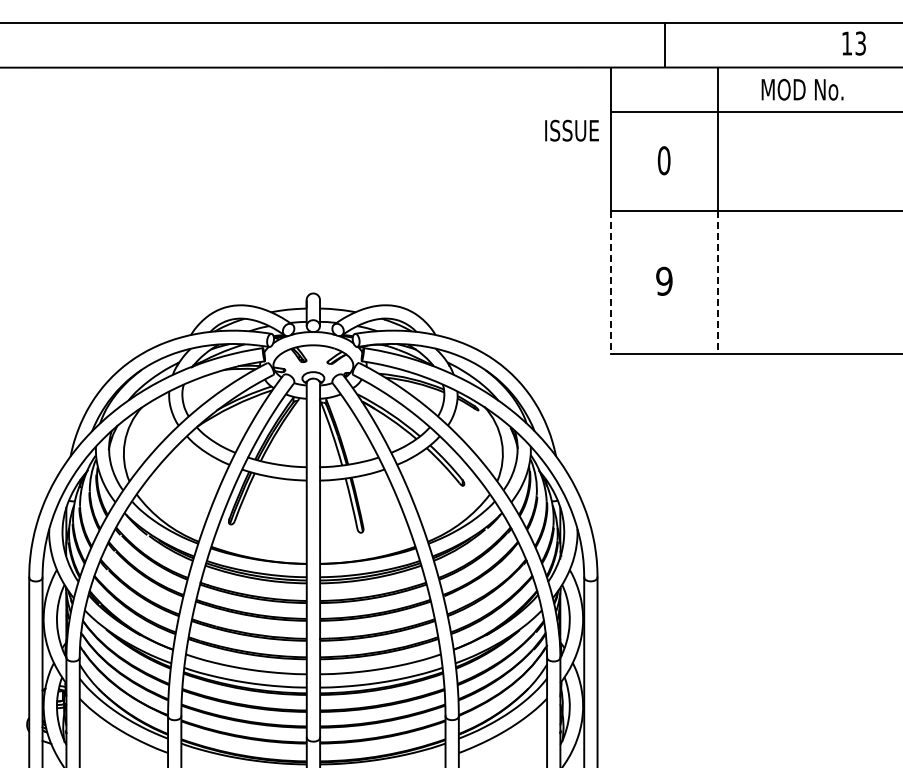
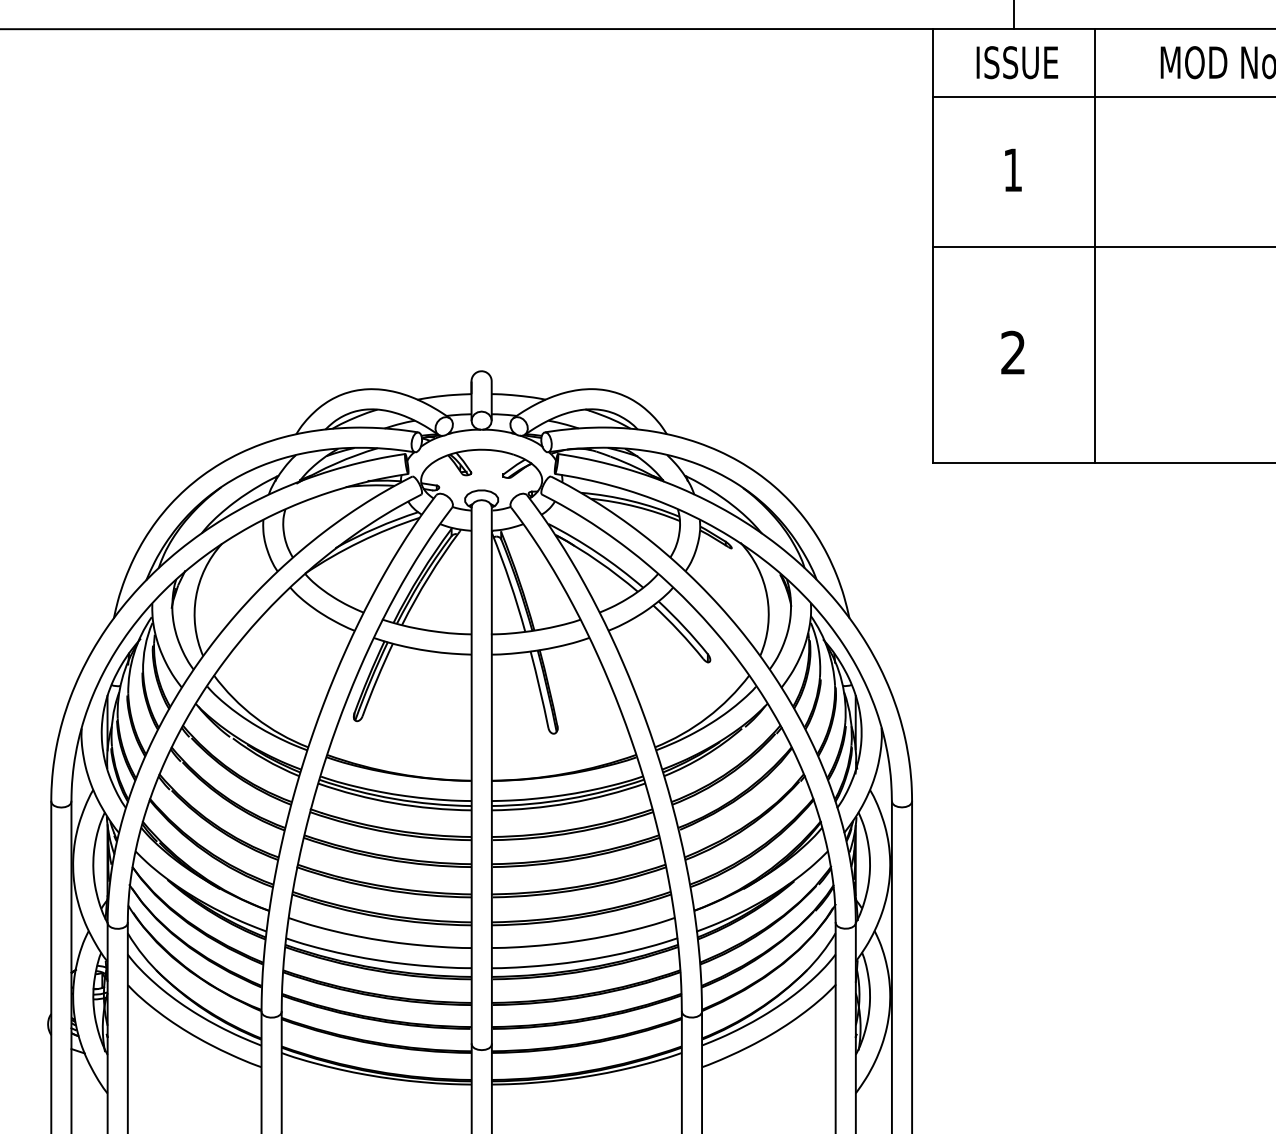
text: (571, 130) -> (1016, 62), moved
text: (663, 160) -> (1012, 169), 0 -> 1
text: (664, 280) -> (1013, 351), 9 -> 2
line: (611, 283) -> (933, 356), dashed -> solid
line: (717, 283) -> (1093, 356), dashed -> solid

